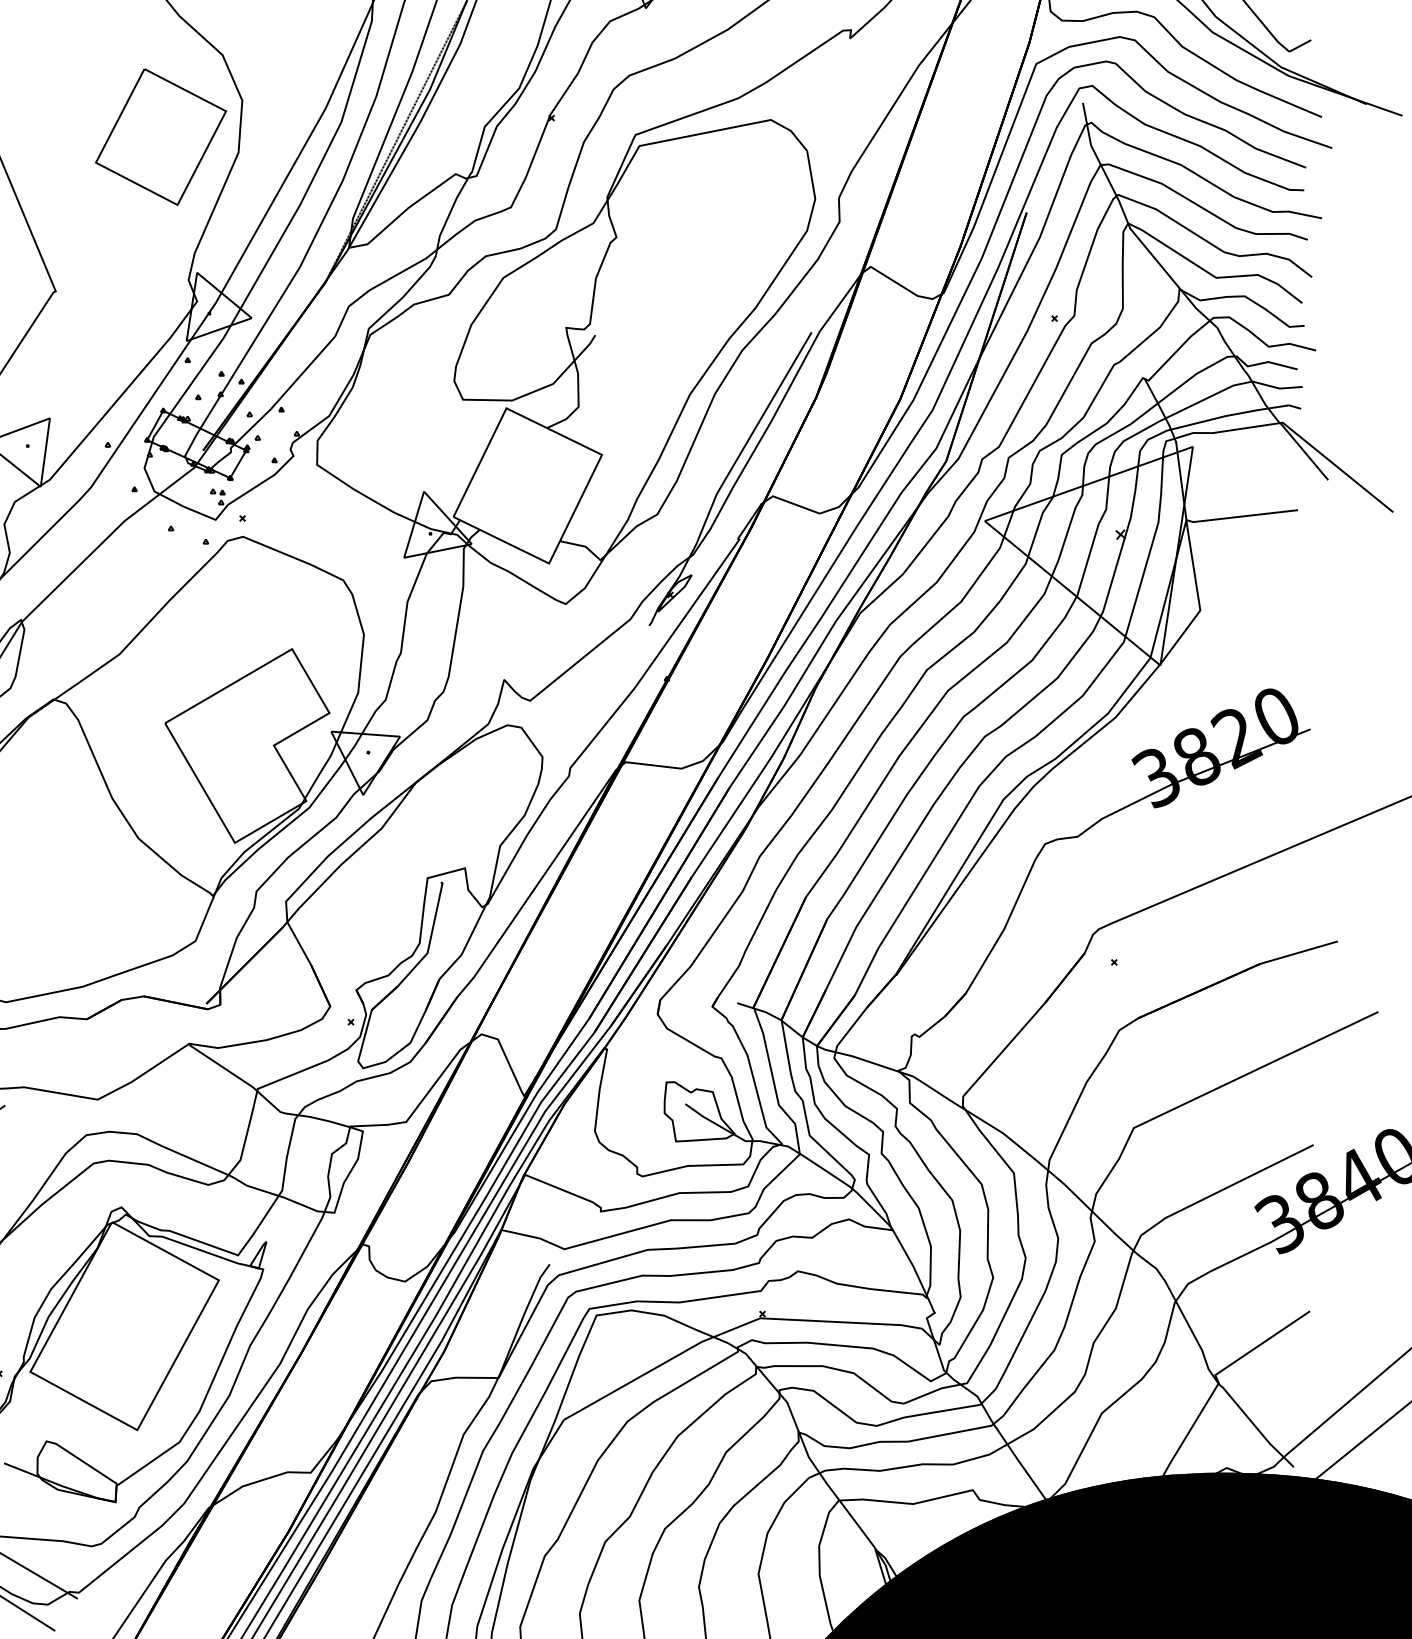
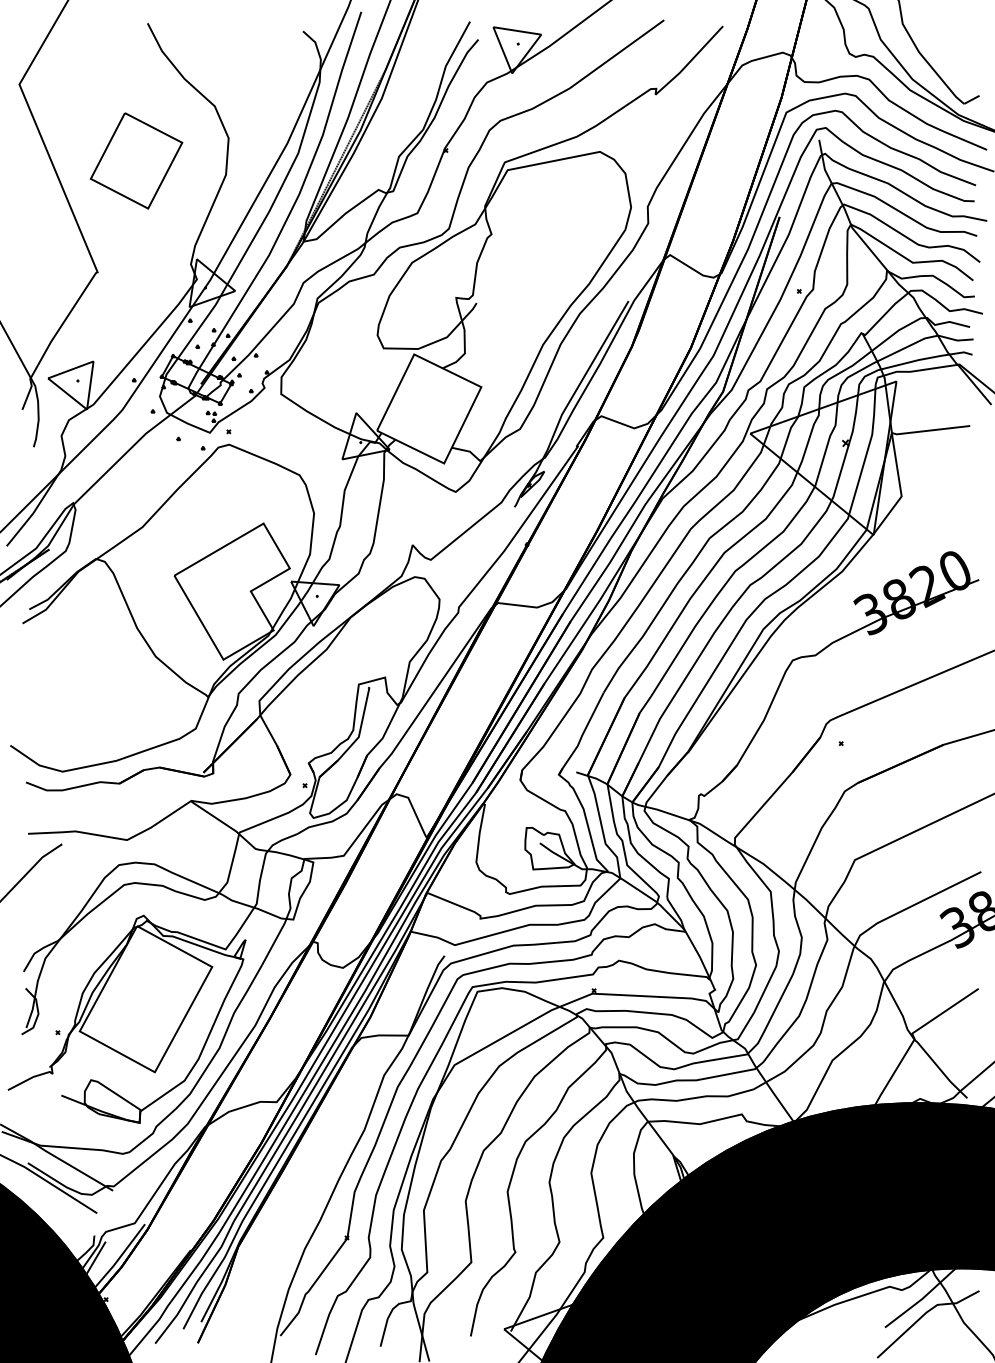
part: (160, 136) -> (136, 160), moved

